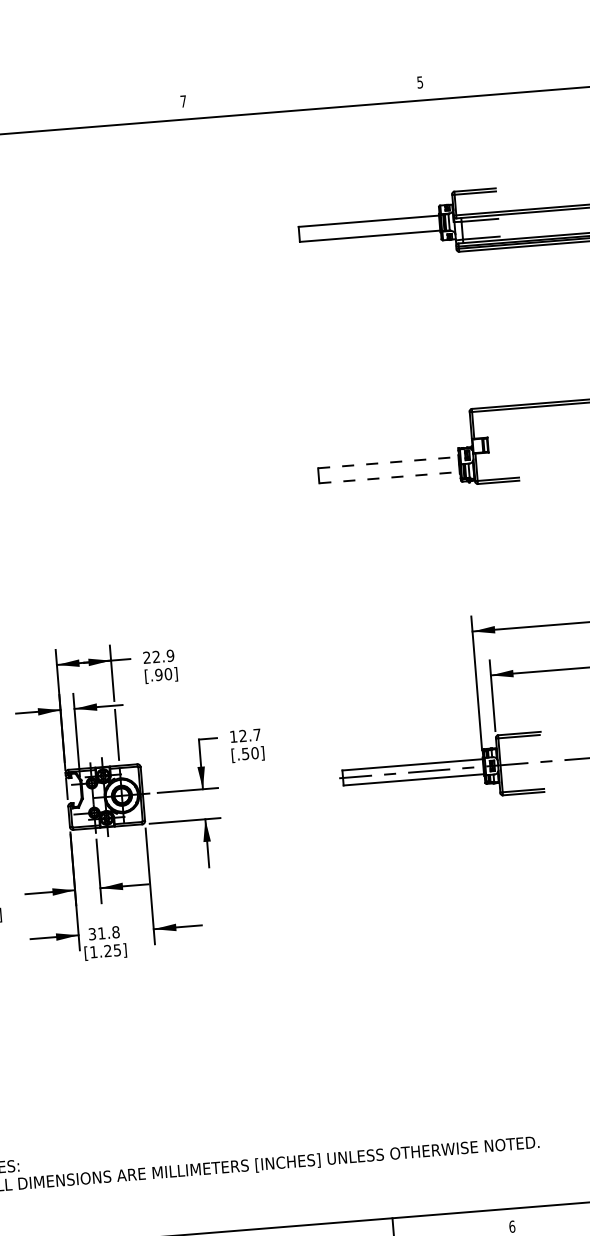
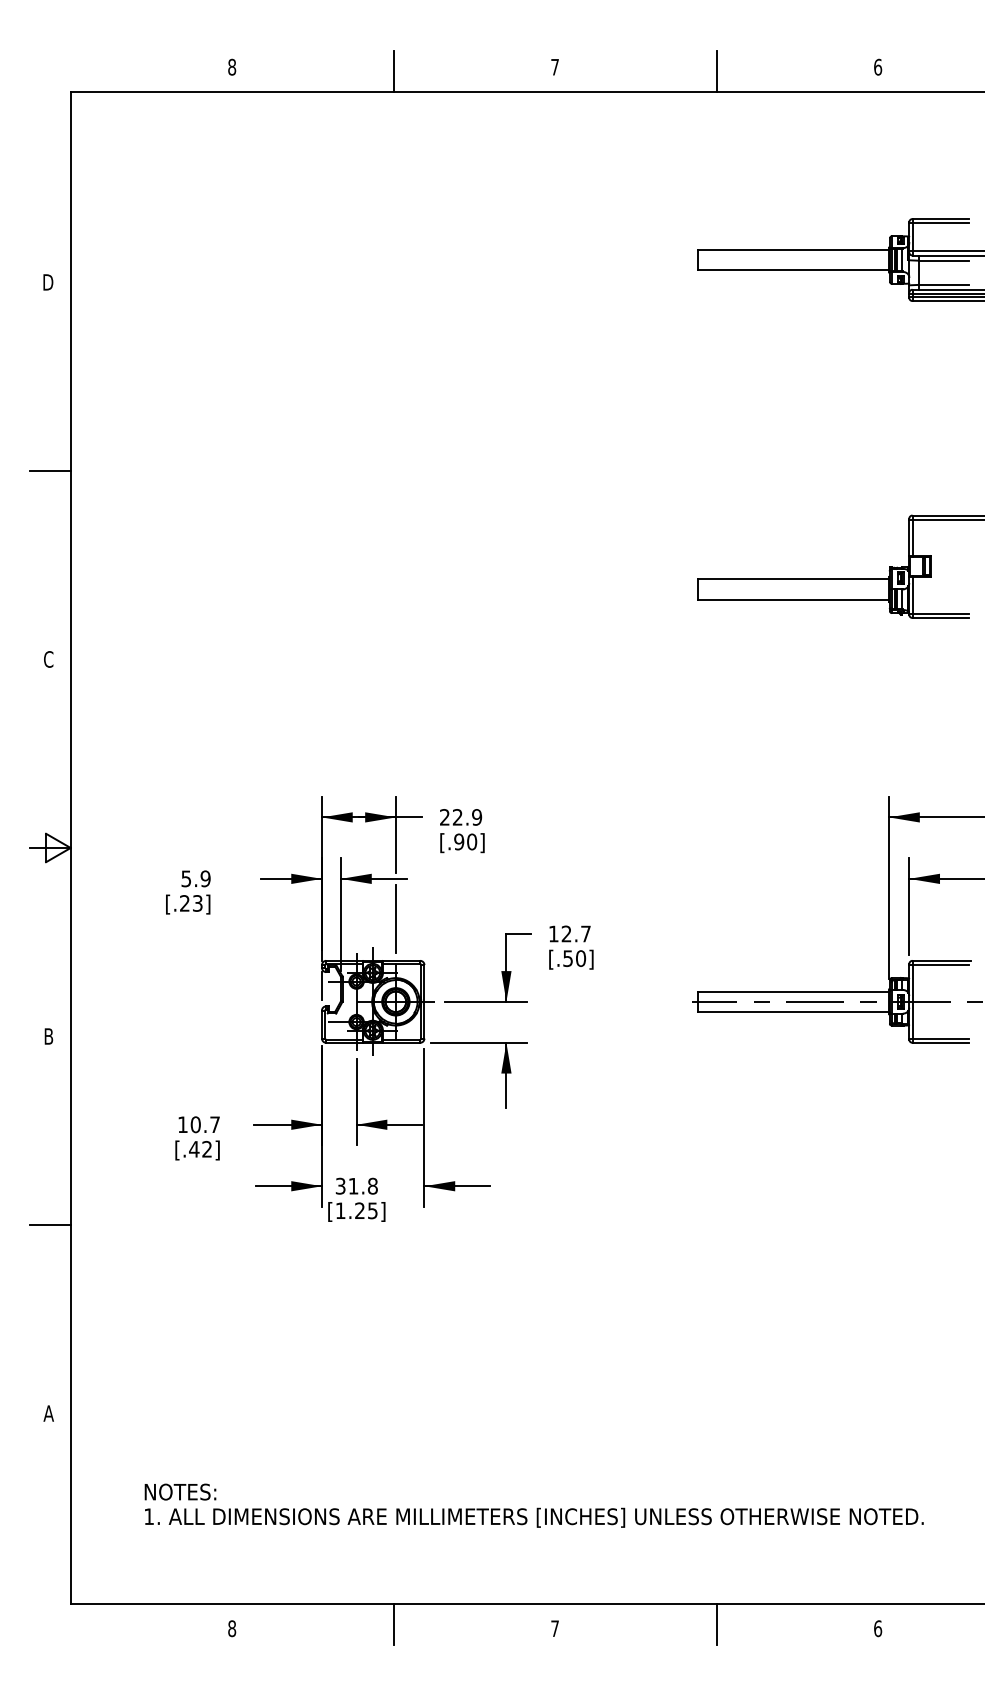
text: (420, 81) -> (878, 66), 5 -> 6
line: (301, 94) -> (716, 70), added
line: (65, 113) -> (393, 70), added
line: (388, 462) -> (793, 579), dashed -> solid
line: (389, 477) -> (793, 599), dashed -> solid

